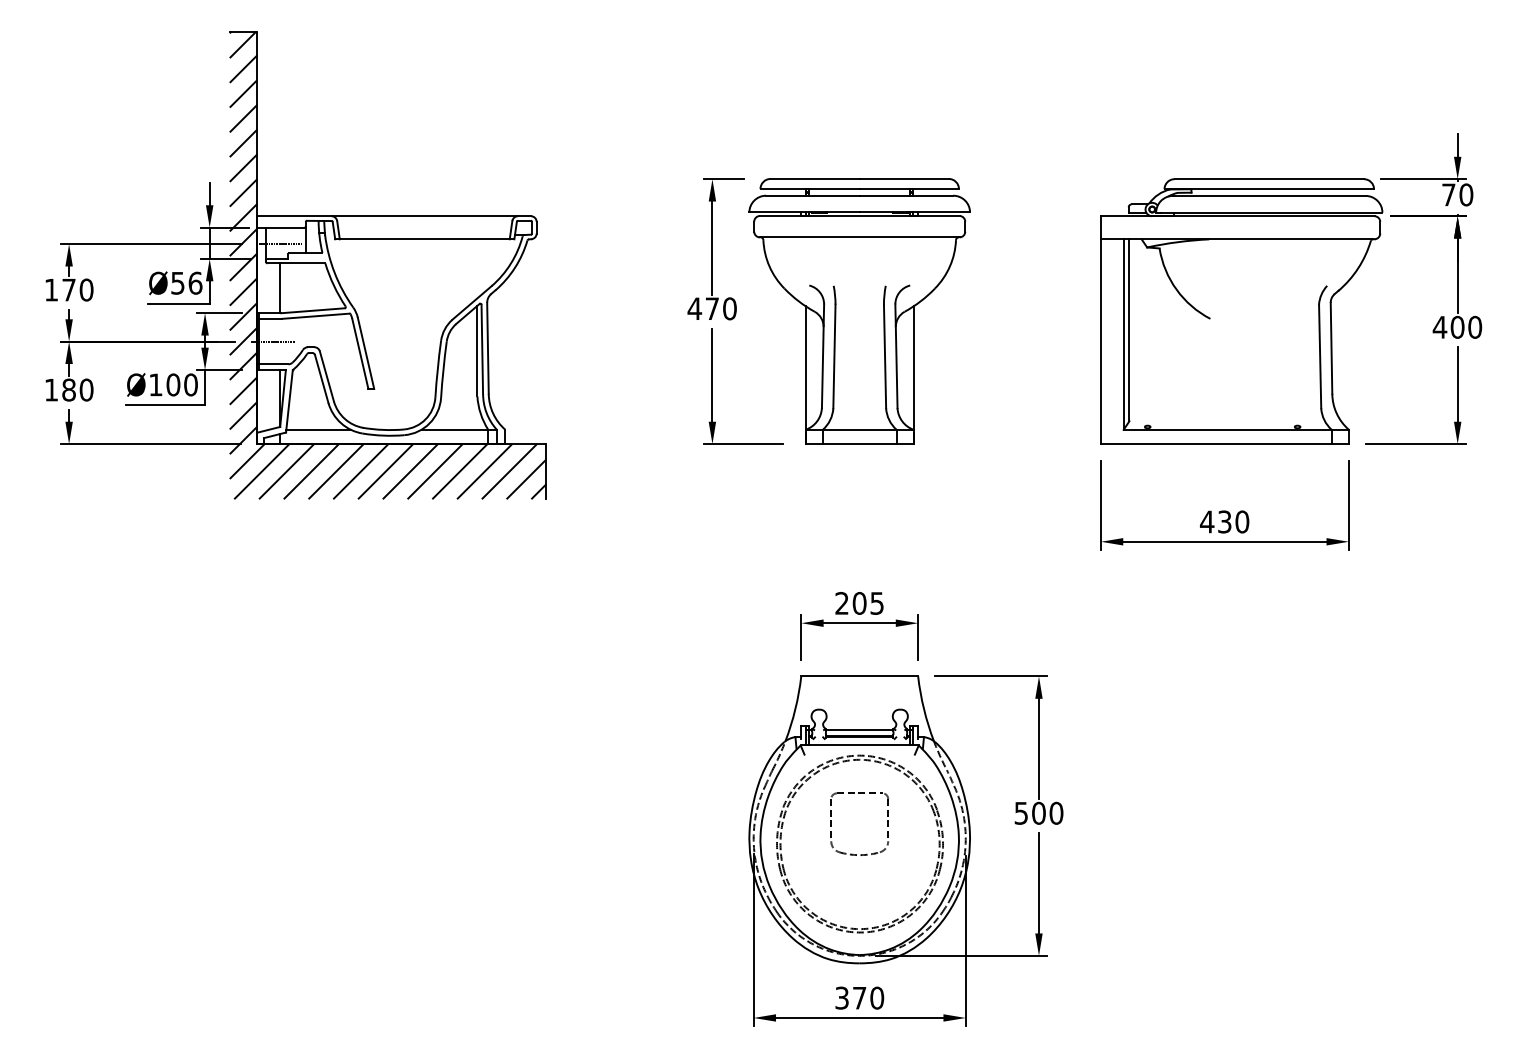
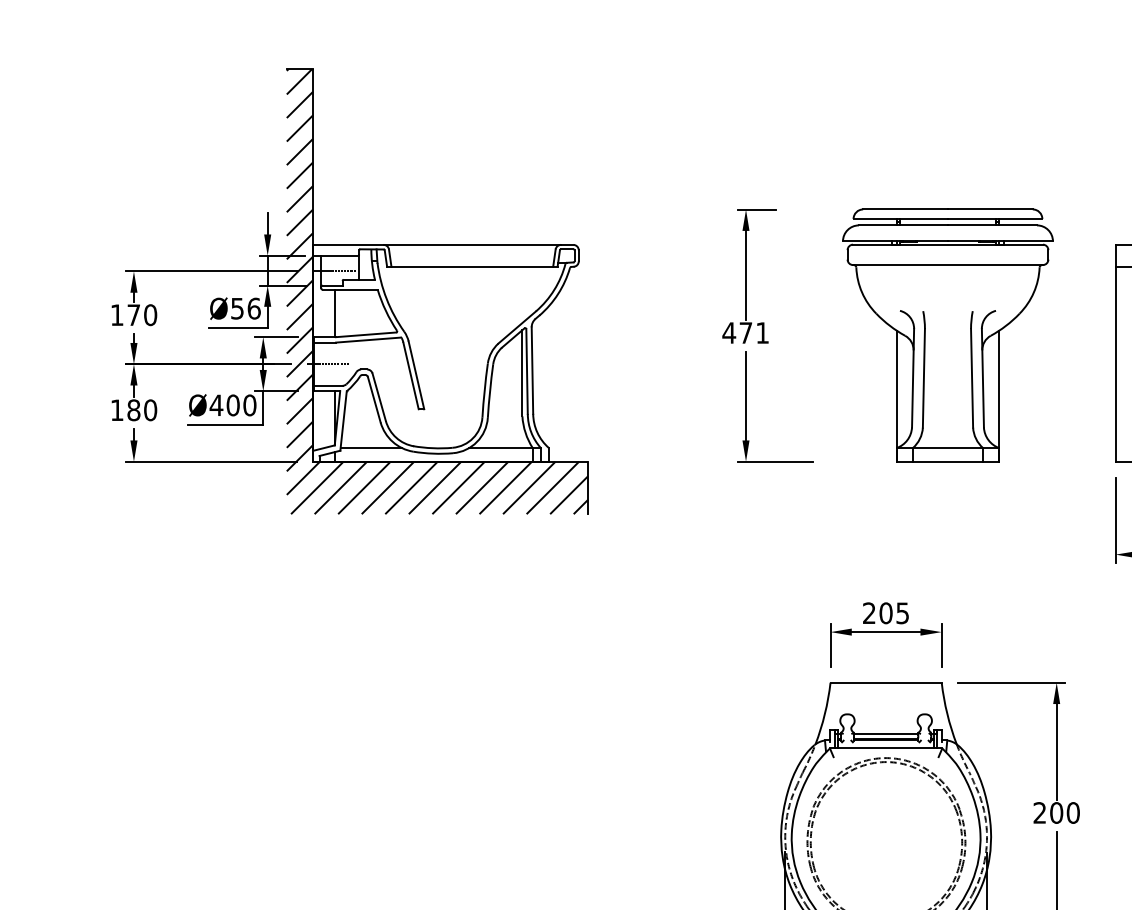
text: (729, 308) -> (762, 332), 470 -> 471
part: (859, 311) -> (947, 335), moved
text: (155, 384) -> (216, 405), Ø100 -> Ø400
text: (1020, 812) -> (1039, 812), 500 -> 200
part: (831, 823) -> (859, 822), removed

